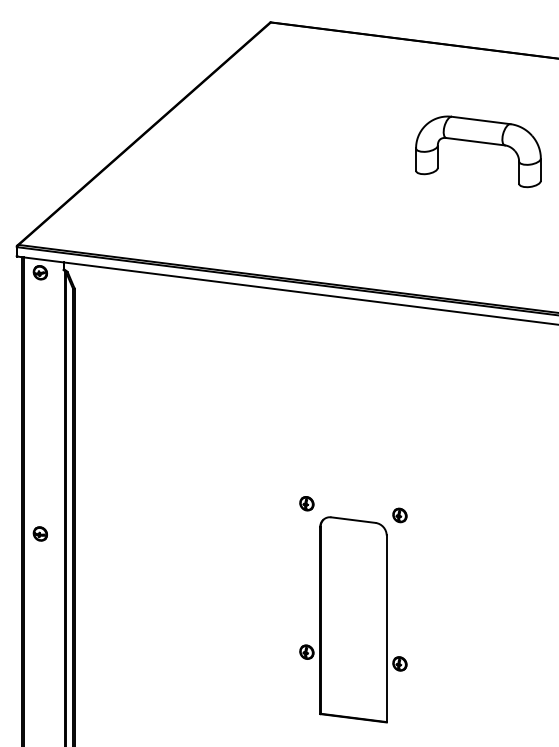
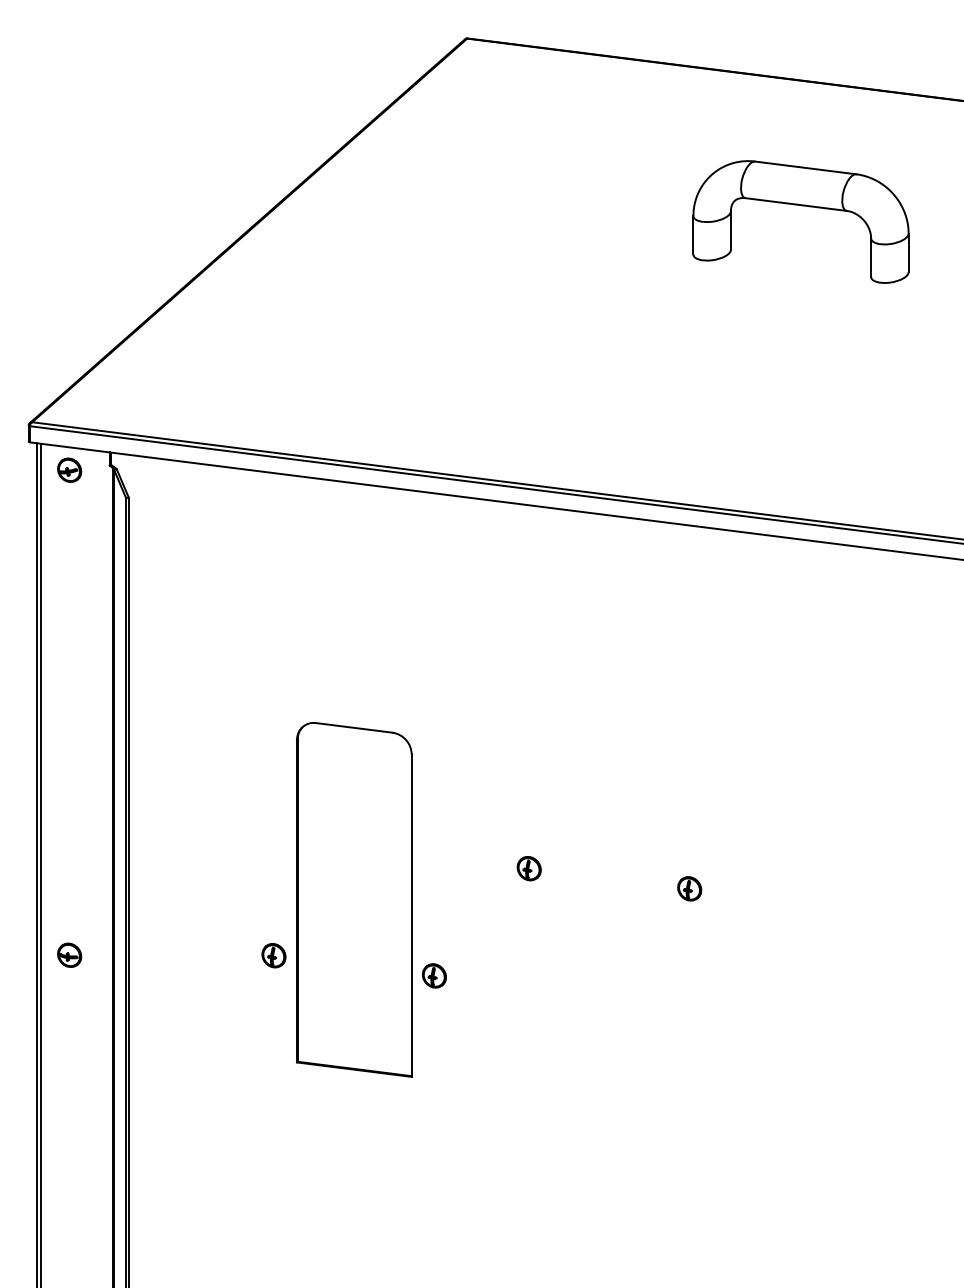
part: (479, 143) -> (802, 207), moved
part: (39, 533) -> (68, 954), moved
part: (353, 619) -> (354, 899), moved

